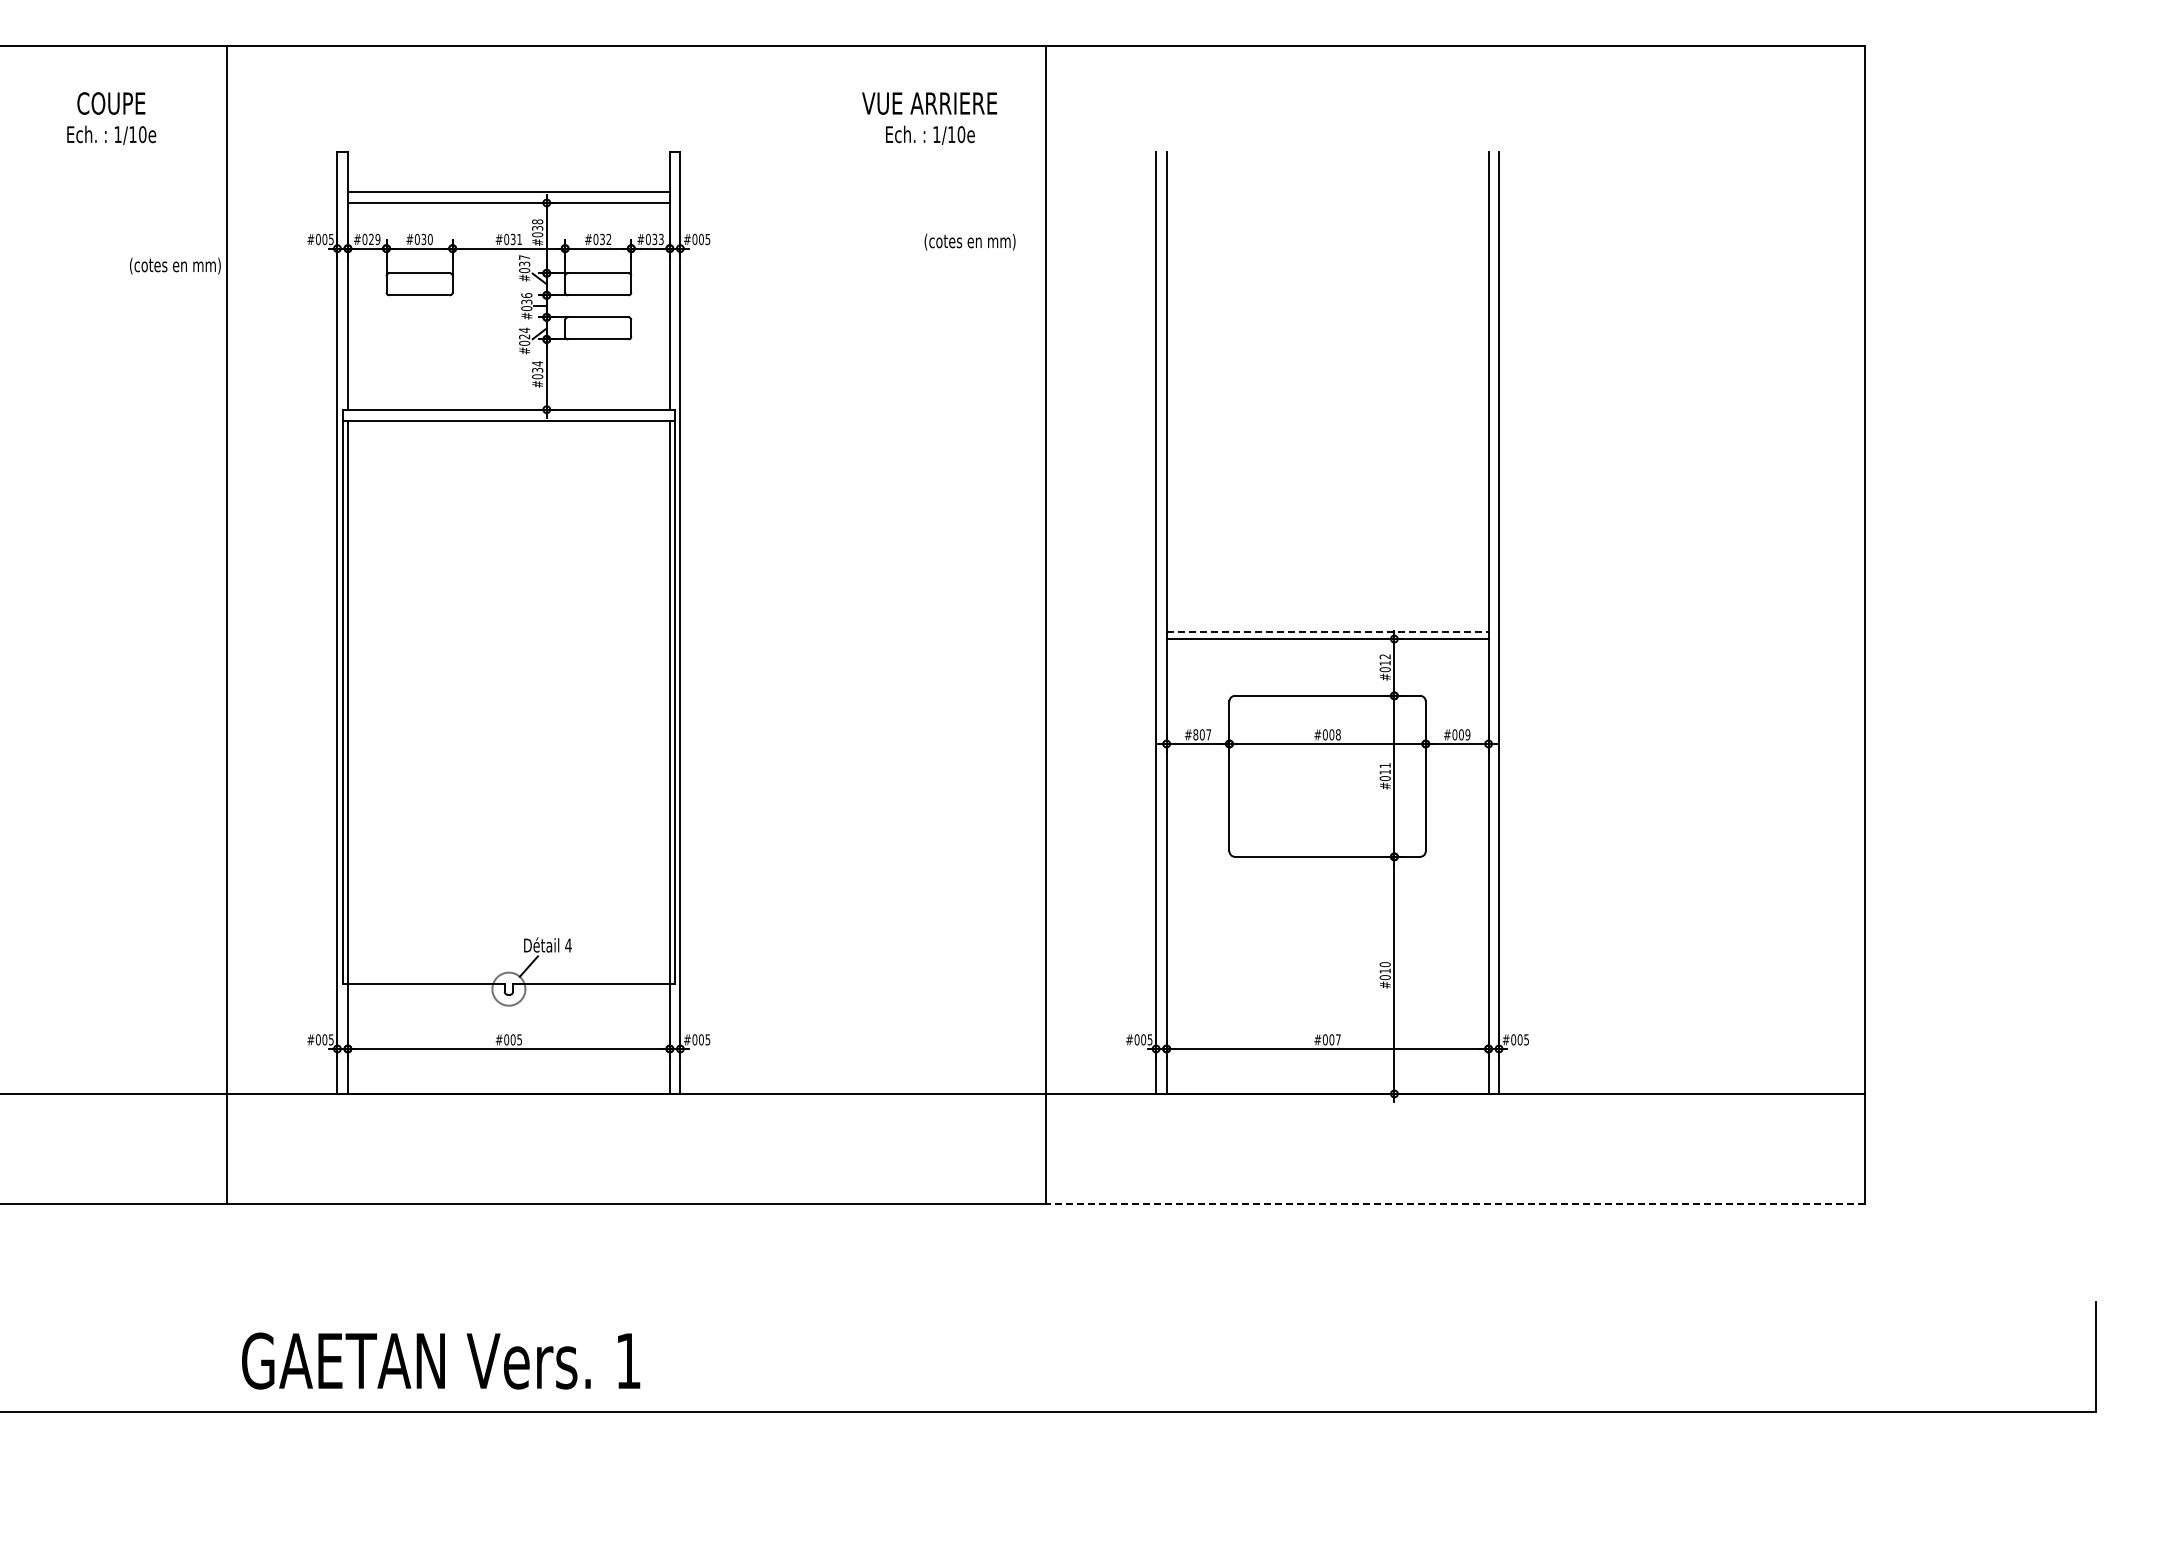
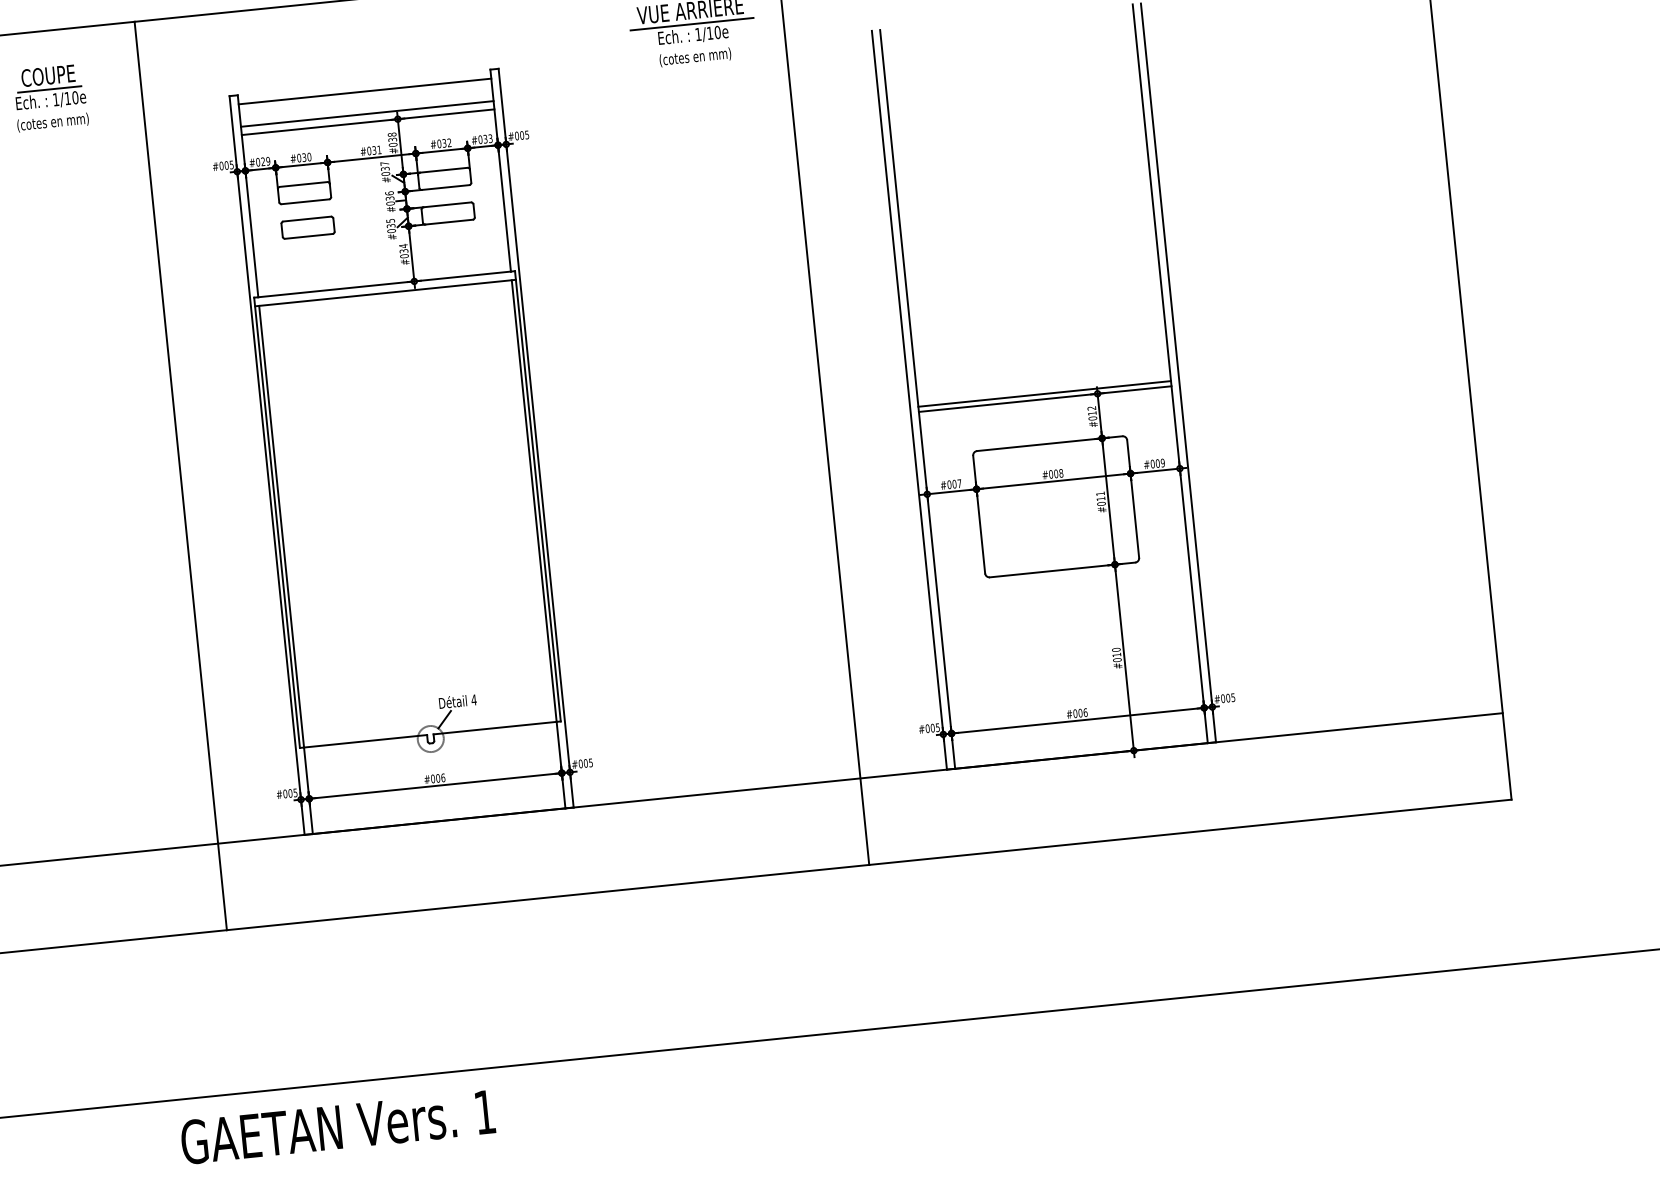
line: (111, 120) -> (49, 89), added
line: (929, 120) -> (691, 23), added
line: (508, 163) -> (364, 91), added
text: (969, 241) -> (694, 56), moved
text: (175, 265) -> (53, 122), moved
part: (419, 328) -> (307, 227), added
text: (524, 333) -> (390, 223), #024 -> #035
line: (1327, 632) -> (1044, 393), dashed -> solid
text: (1195, 734) -> (949, 484), #807 -> #007
text: (519, 1039) -> (443, 777), #005 -> #006
text: (1337, 1039) -> (1084, 712), #007 -> #006
line: (1454, 1204) -> (1189, 832), dashed -> solid
text: (441, 1360) -> (338, 1126), moved

